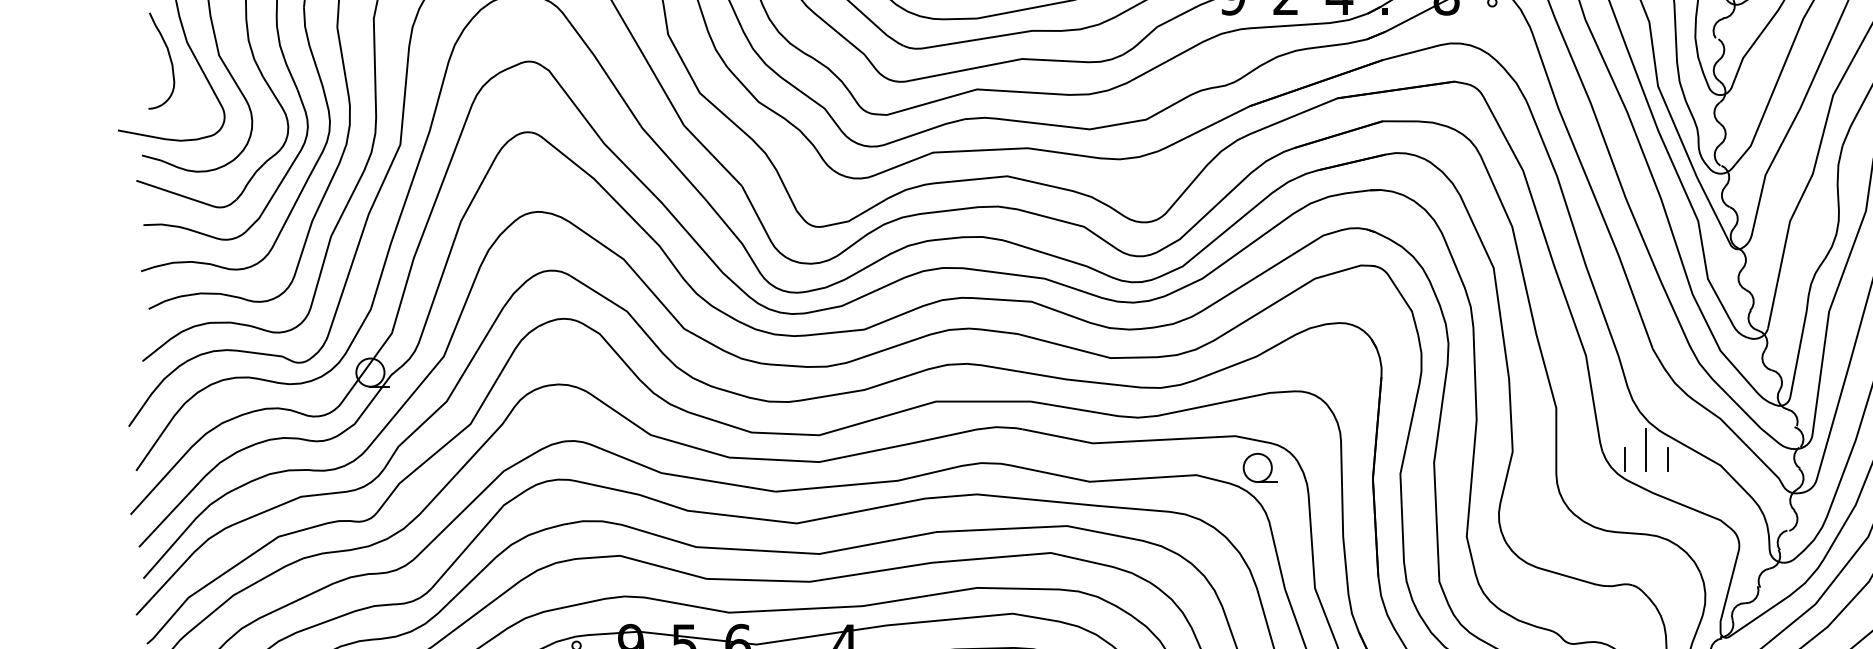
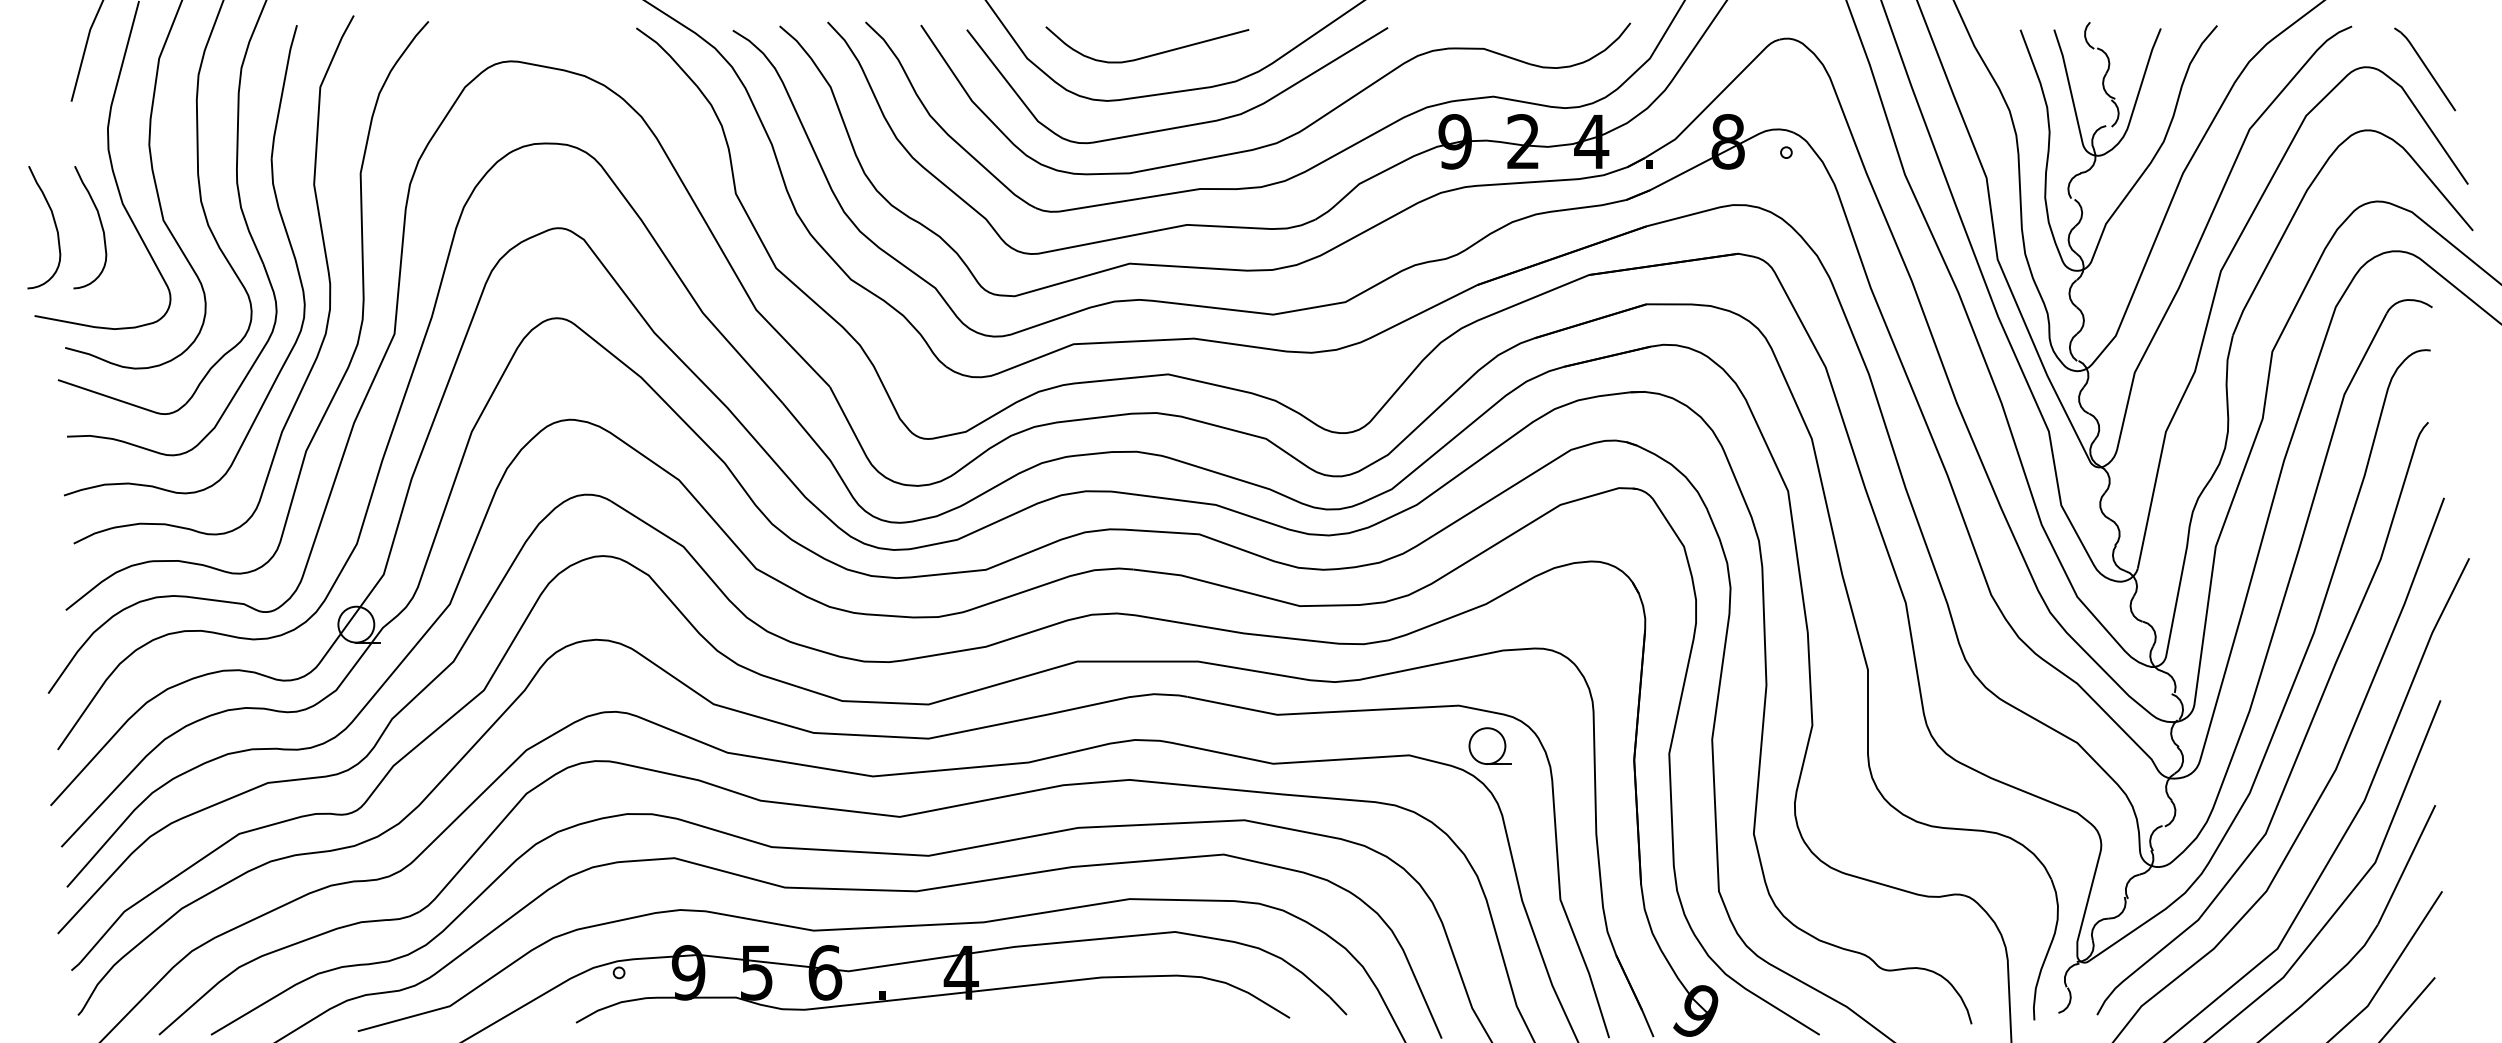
curve: (133, 58) -> (54, 224), added
line: (1646, 450) -> (1982, 723), removed
line: (1624, 459) -> (1955, 735), removed
line: (1667, 459) -> (2009, 735), removed

